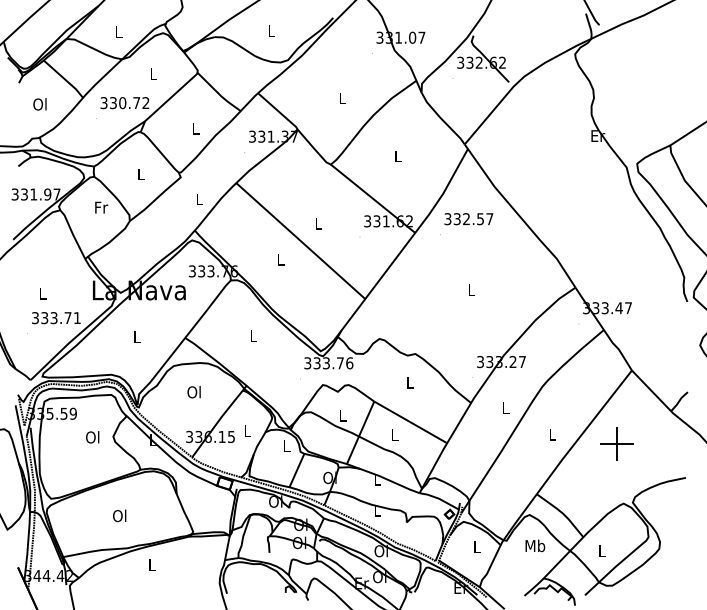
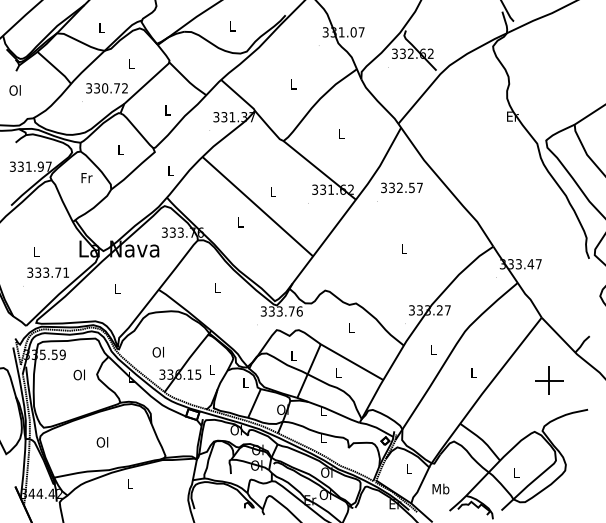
text: (39, 104) -> (14, 90), moved
text: (193, 392) -> (157, 352), moved
part: (617, 443) -> (549, 380), moved
text: (534, 545) -> (440, 488), moved

